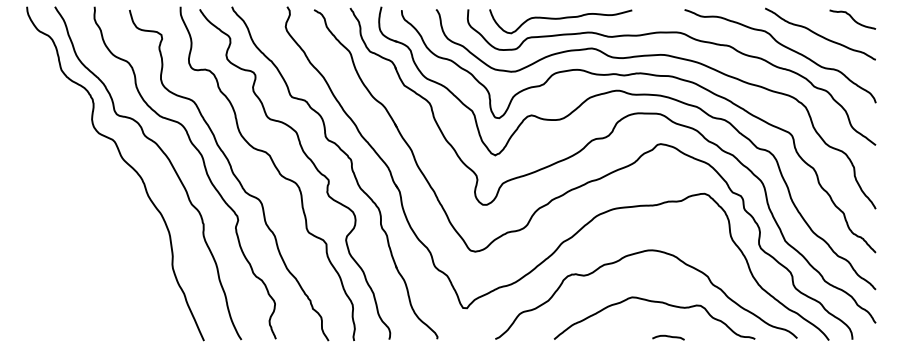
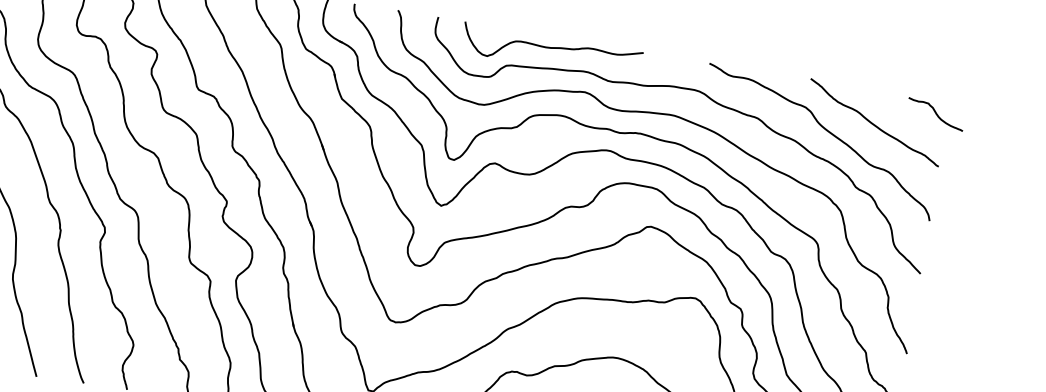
curve: (852, 19) -> (935, 114), moved

